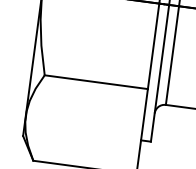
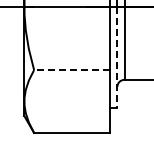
line: (160, 74) -> (117, 58), solid -> dashed
line: (96, 82) -> (72, 70), solid -> dashed

